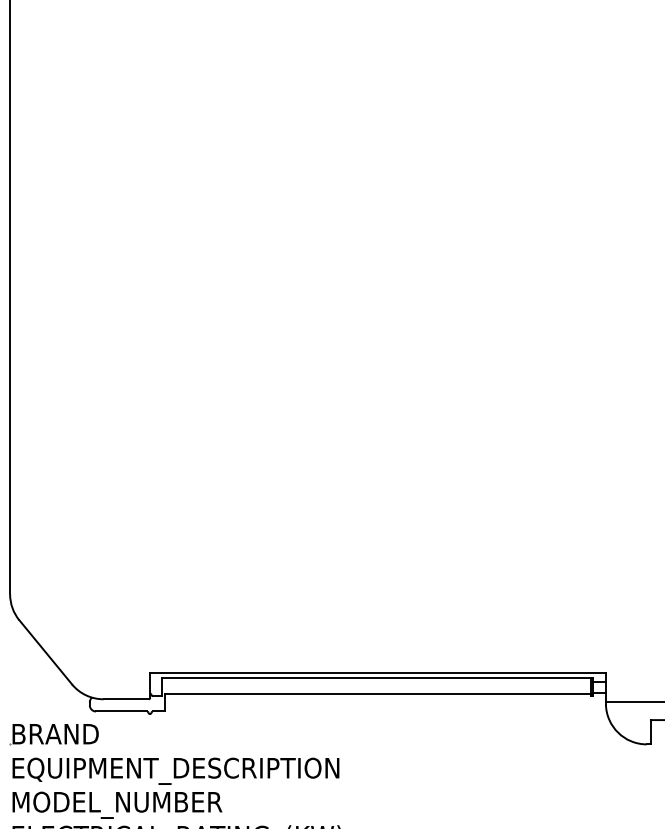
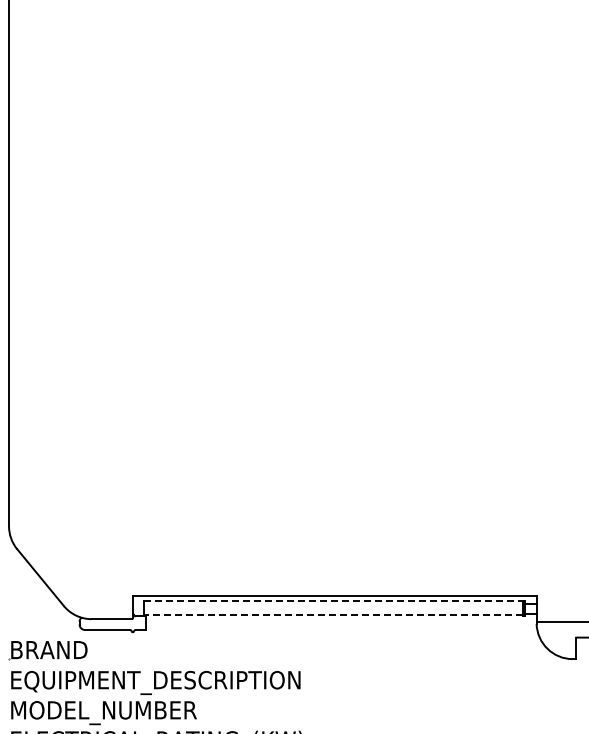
line: (377, 678) -> (334, 600), solid -> dashed
line: (377, 694) -> (334, 614), solid -> dashed

